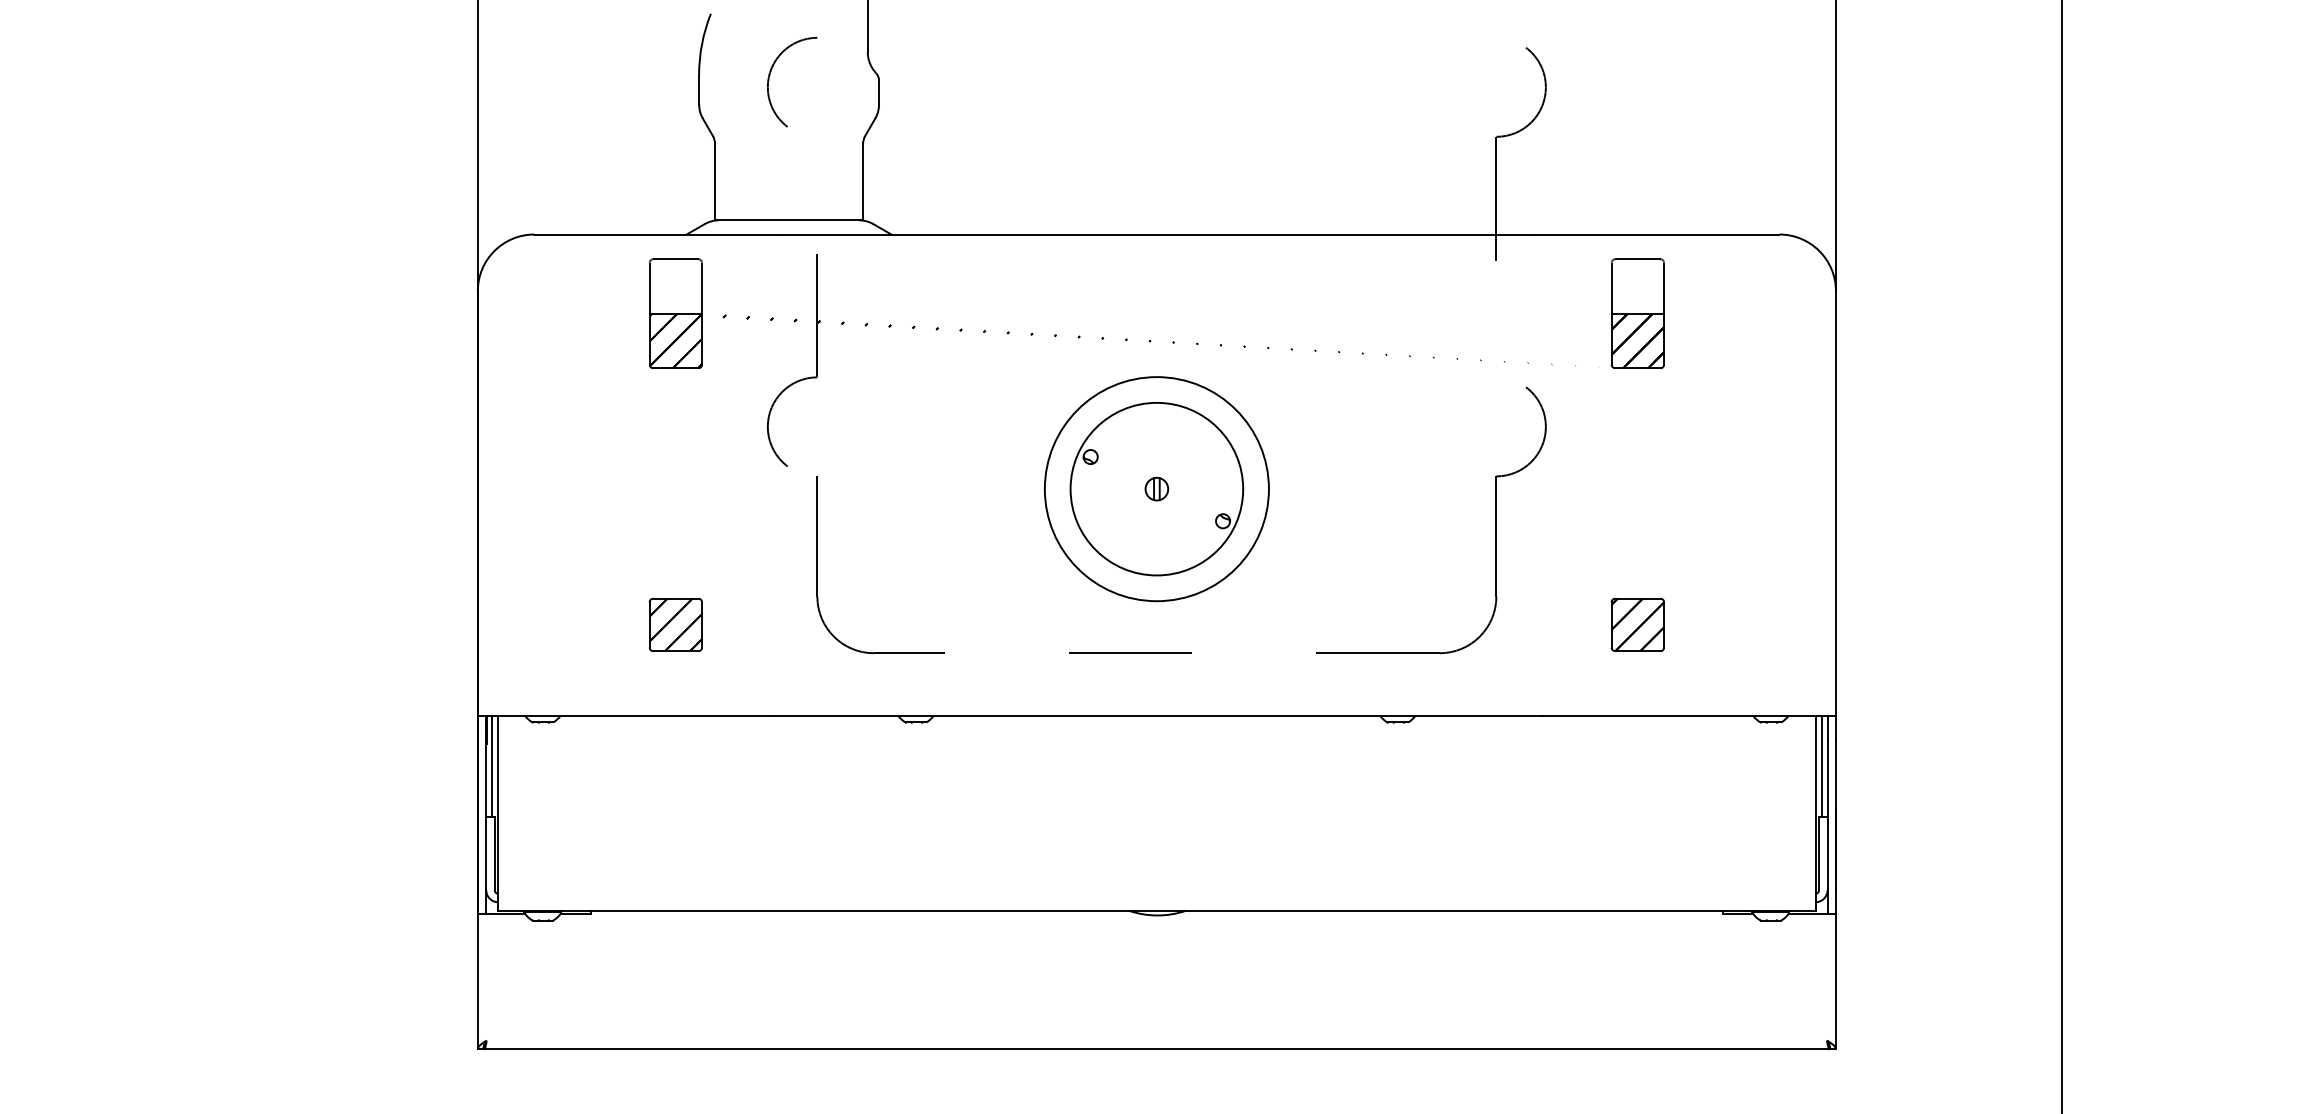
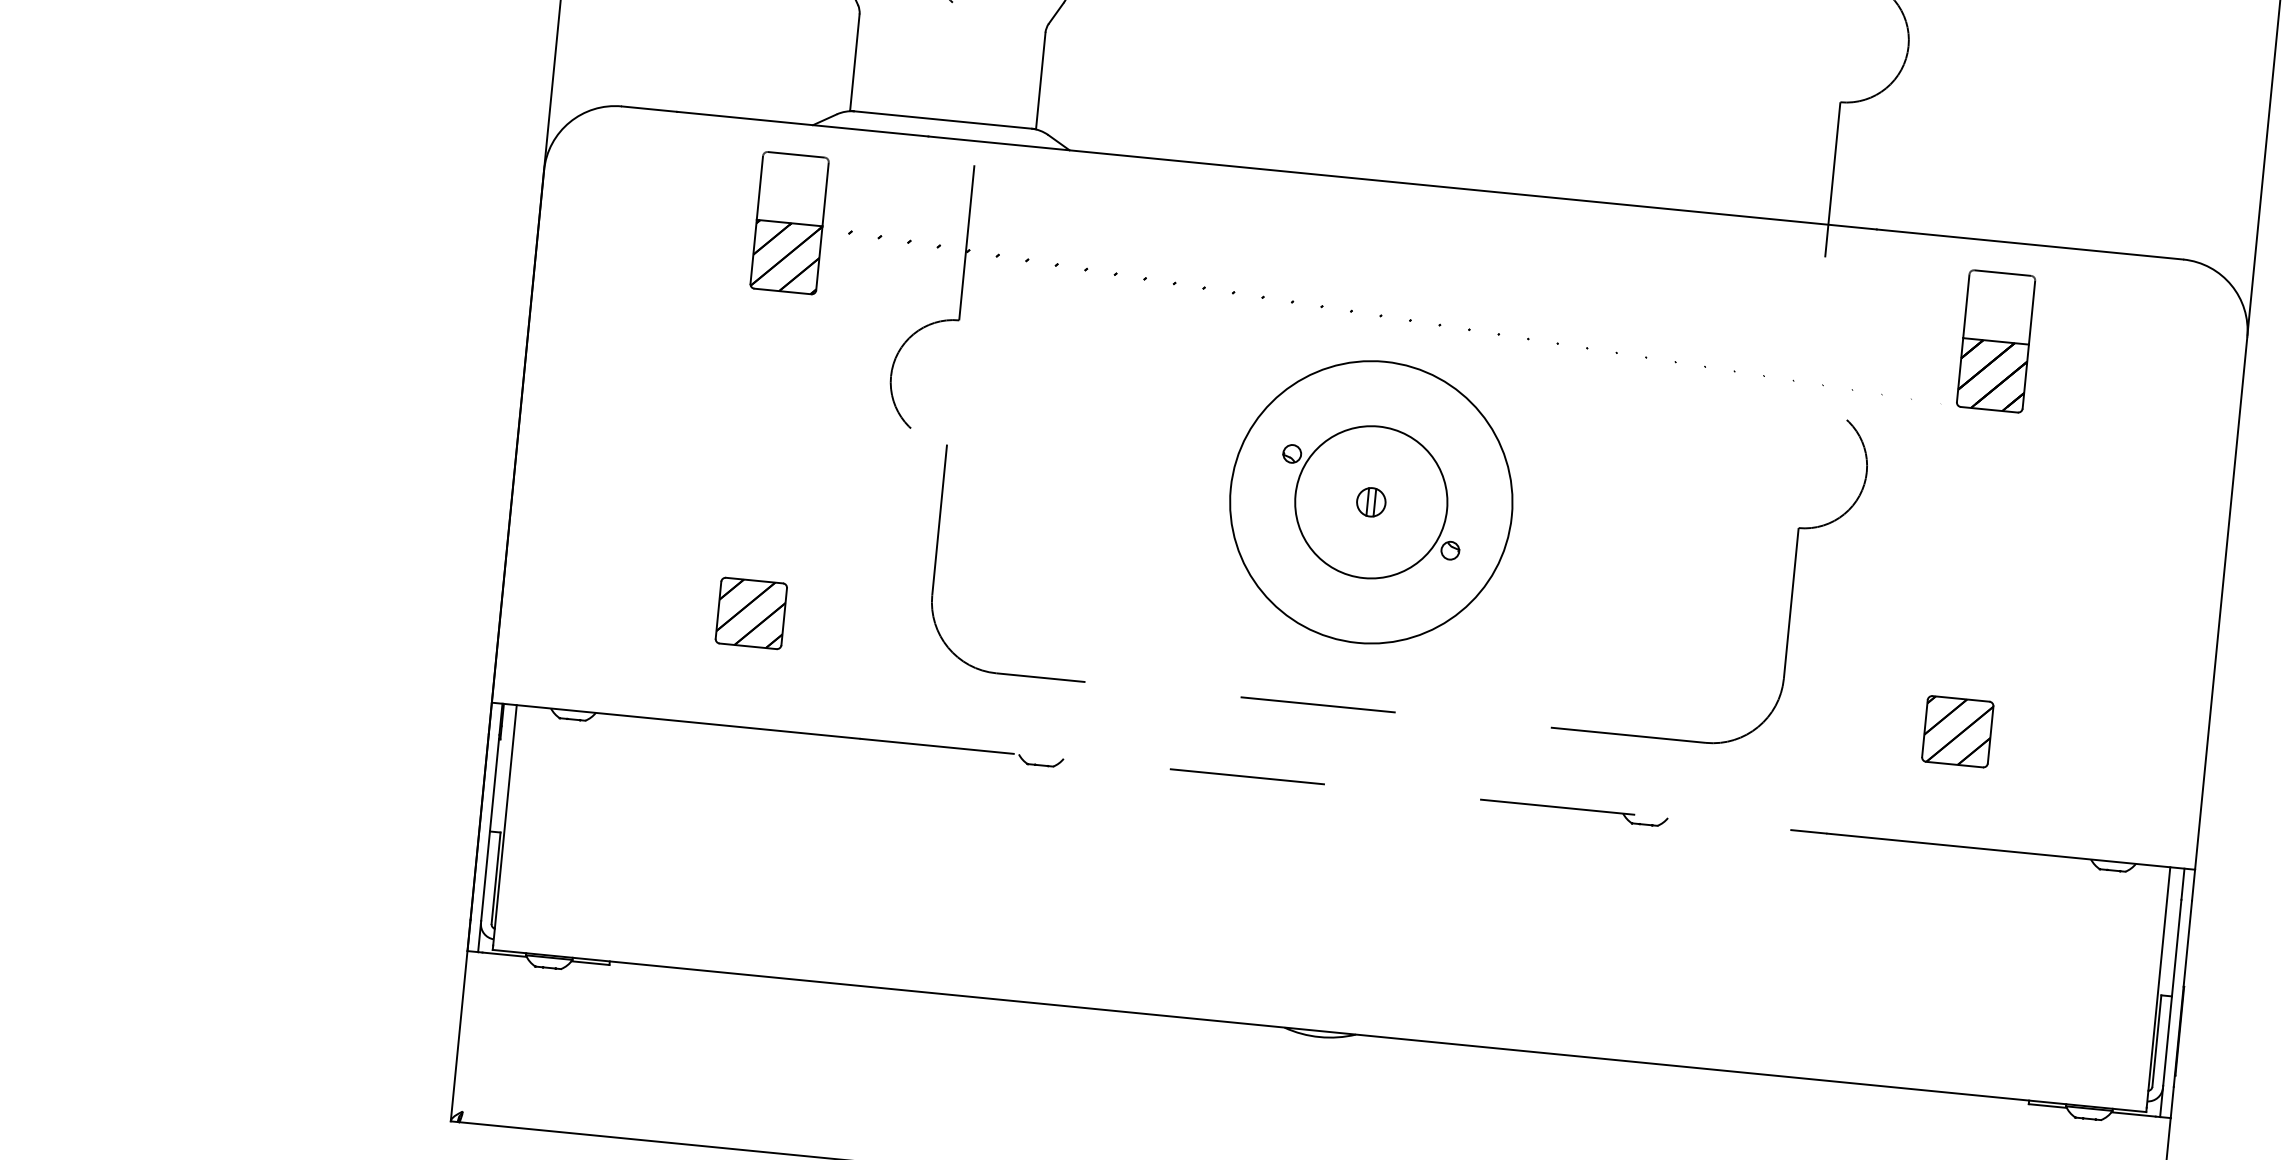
circle: (1156, 488) -> (1370, 501), size x0.7
line: (1156, 715) -> (1342, 786), solid -> dashed
line: (491, 766) -> (502, 768), removed
line: (1821, 766) -> (2170, 931), removed

